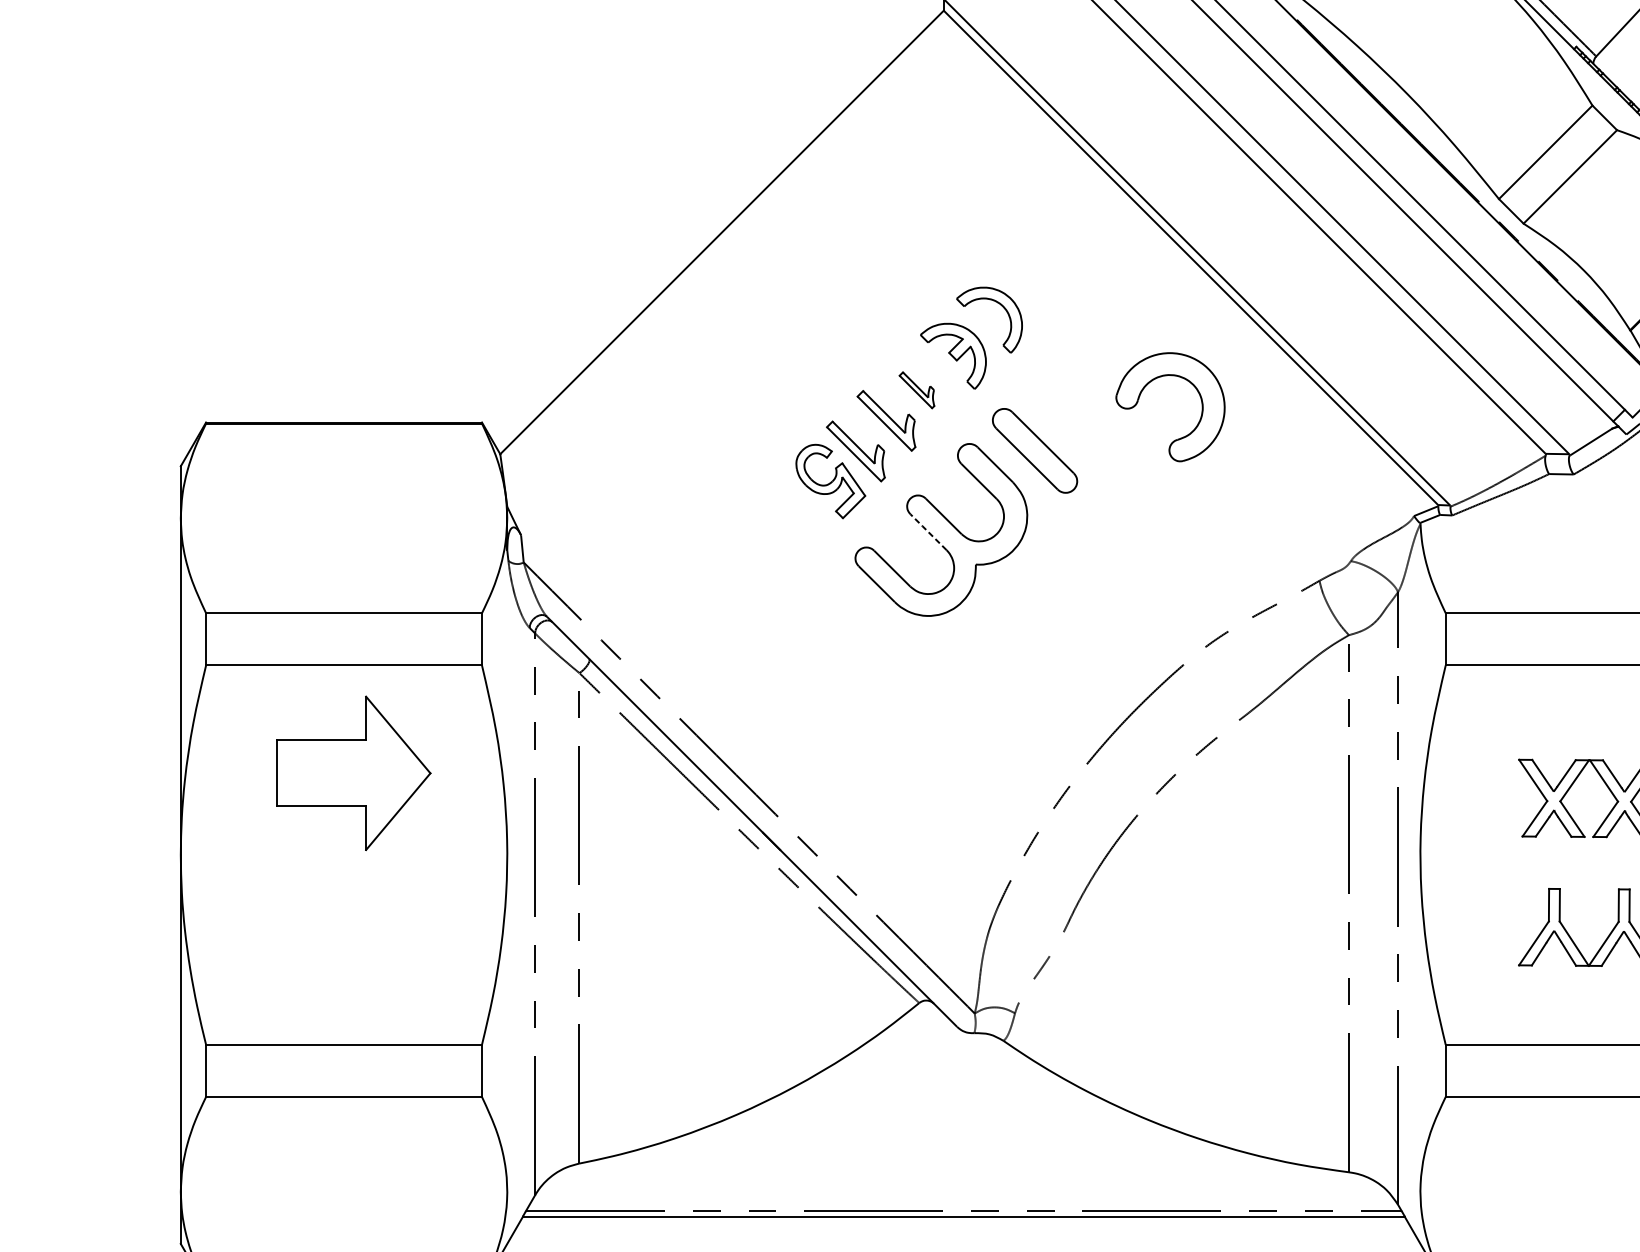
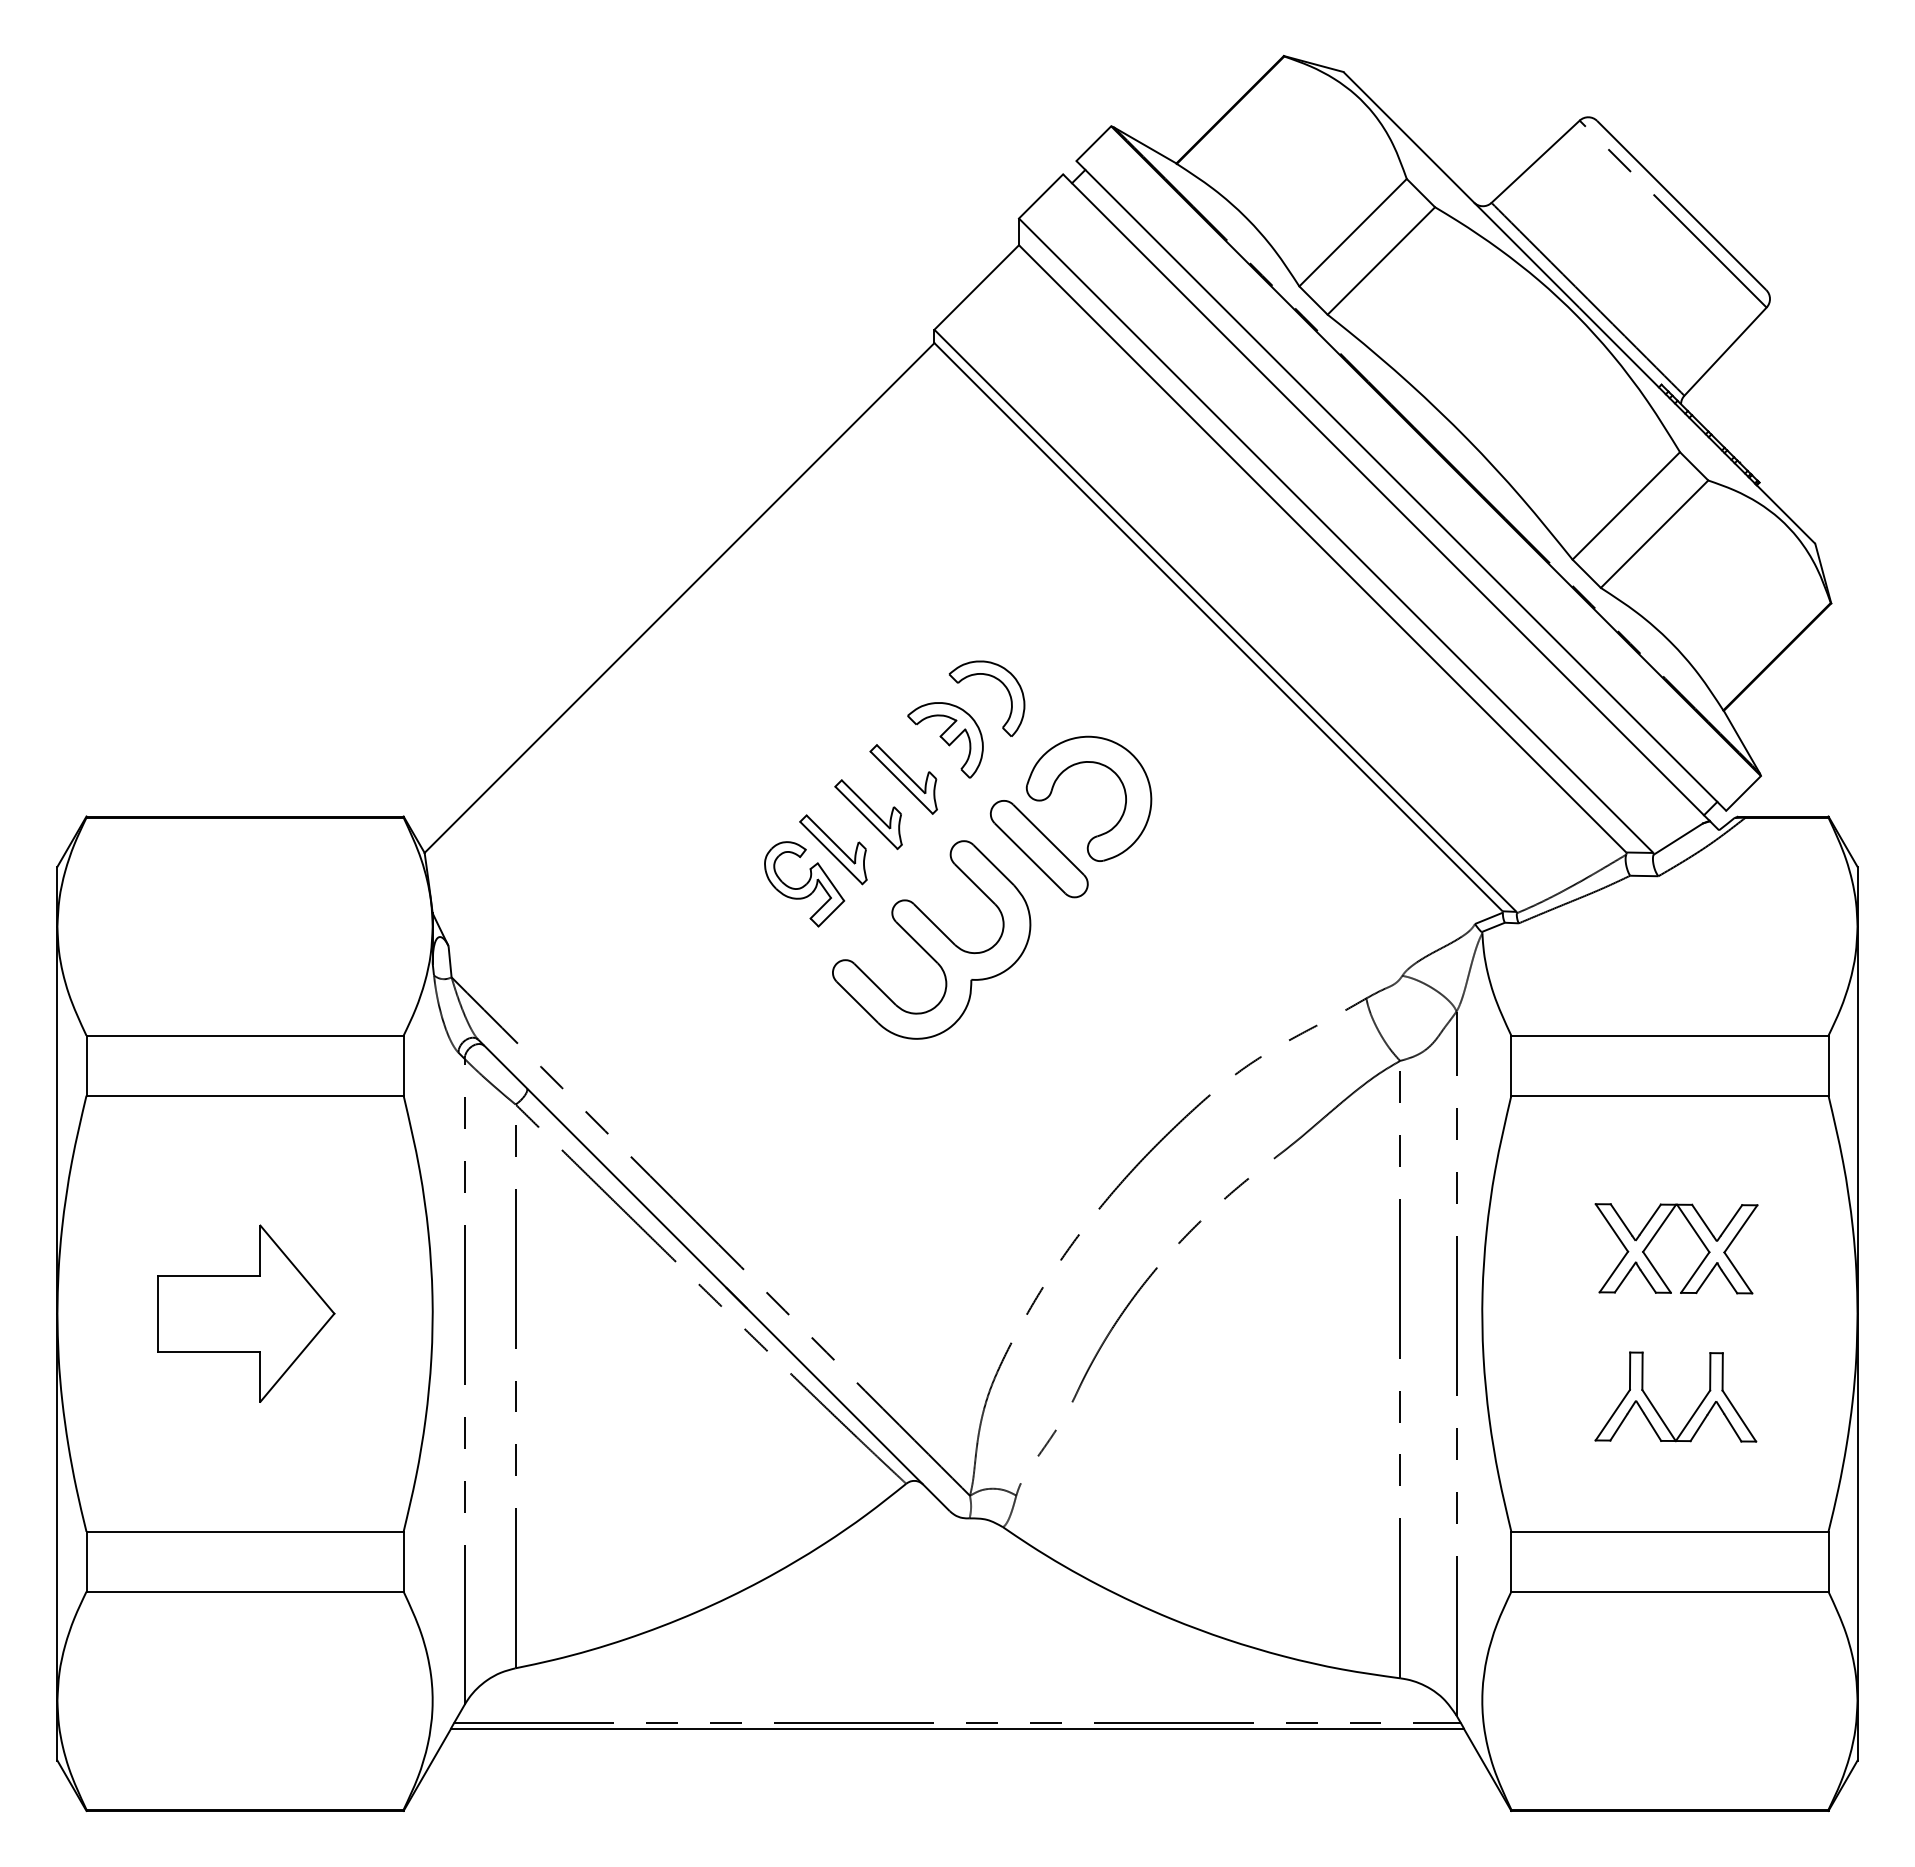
part: (1173, 376) -> (1092, 763), moved
part: (916, 390) -> (903, 779), size x1.67
line: (928, 532) -> (916, 942), dashed -> solid
part: (353, 773) -> (246, 1313), moved

